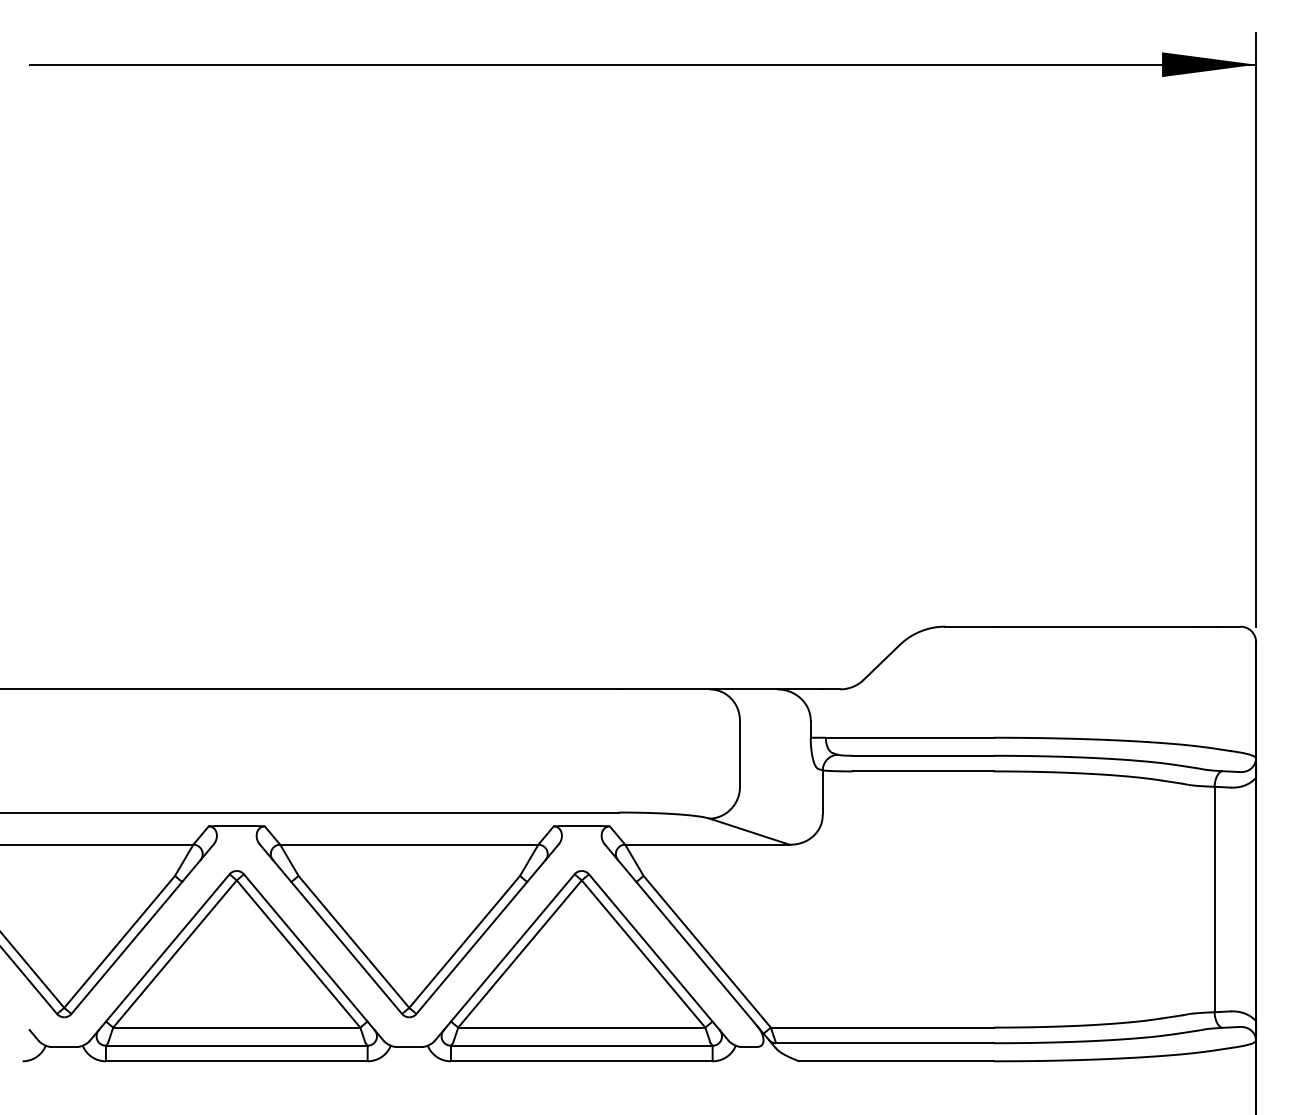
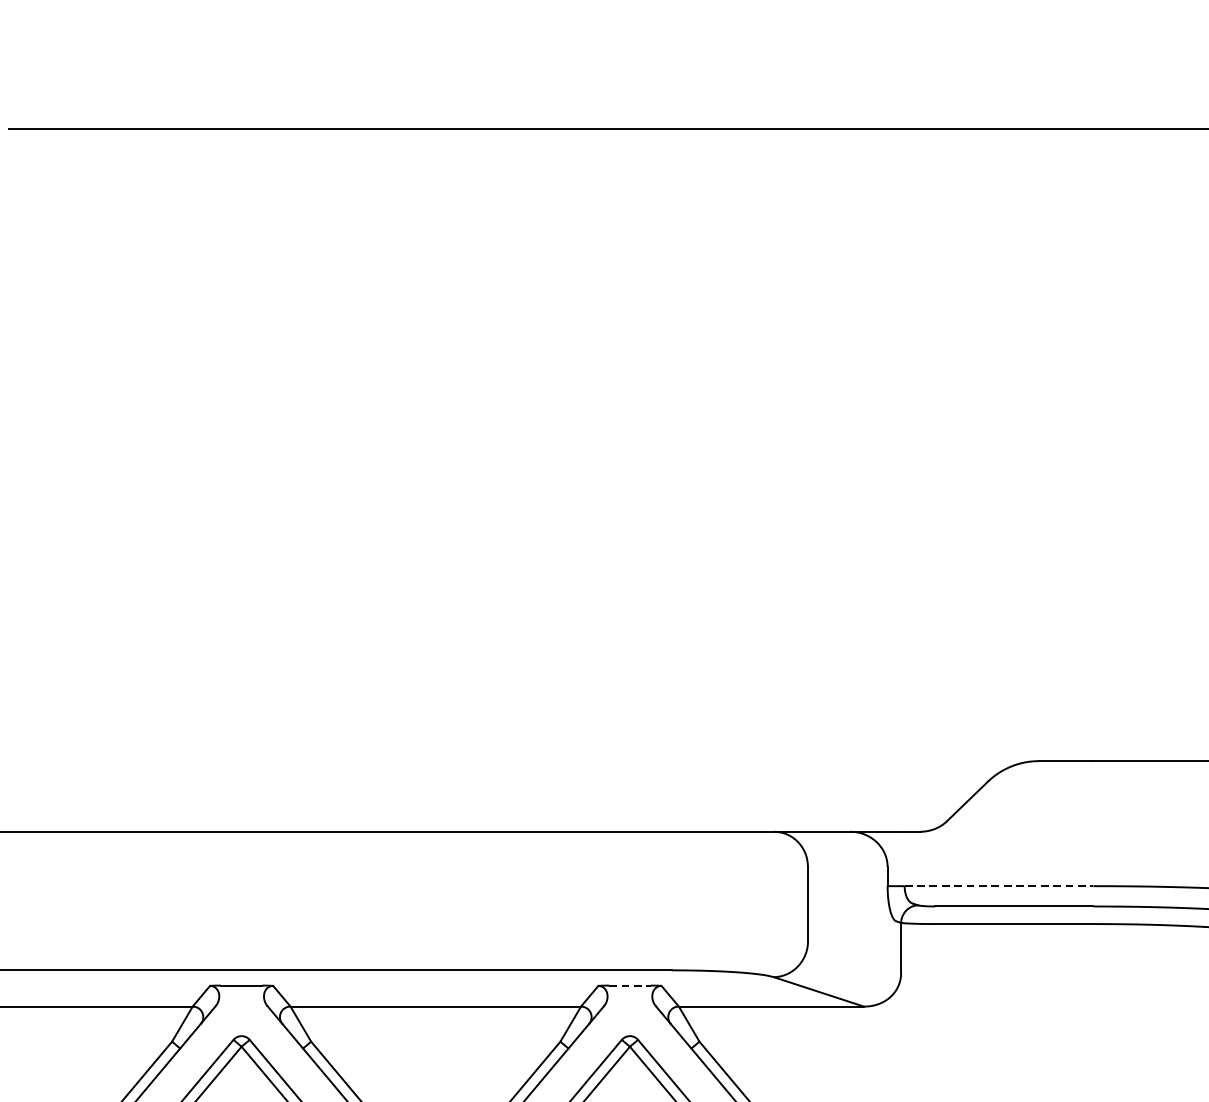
line: (909, 737) -> (998, 885), solid -> dashed
line: (582, 826) -> (630, 986), solid -> dashed

